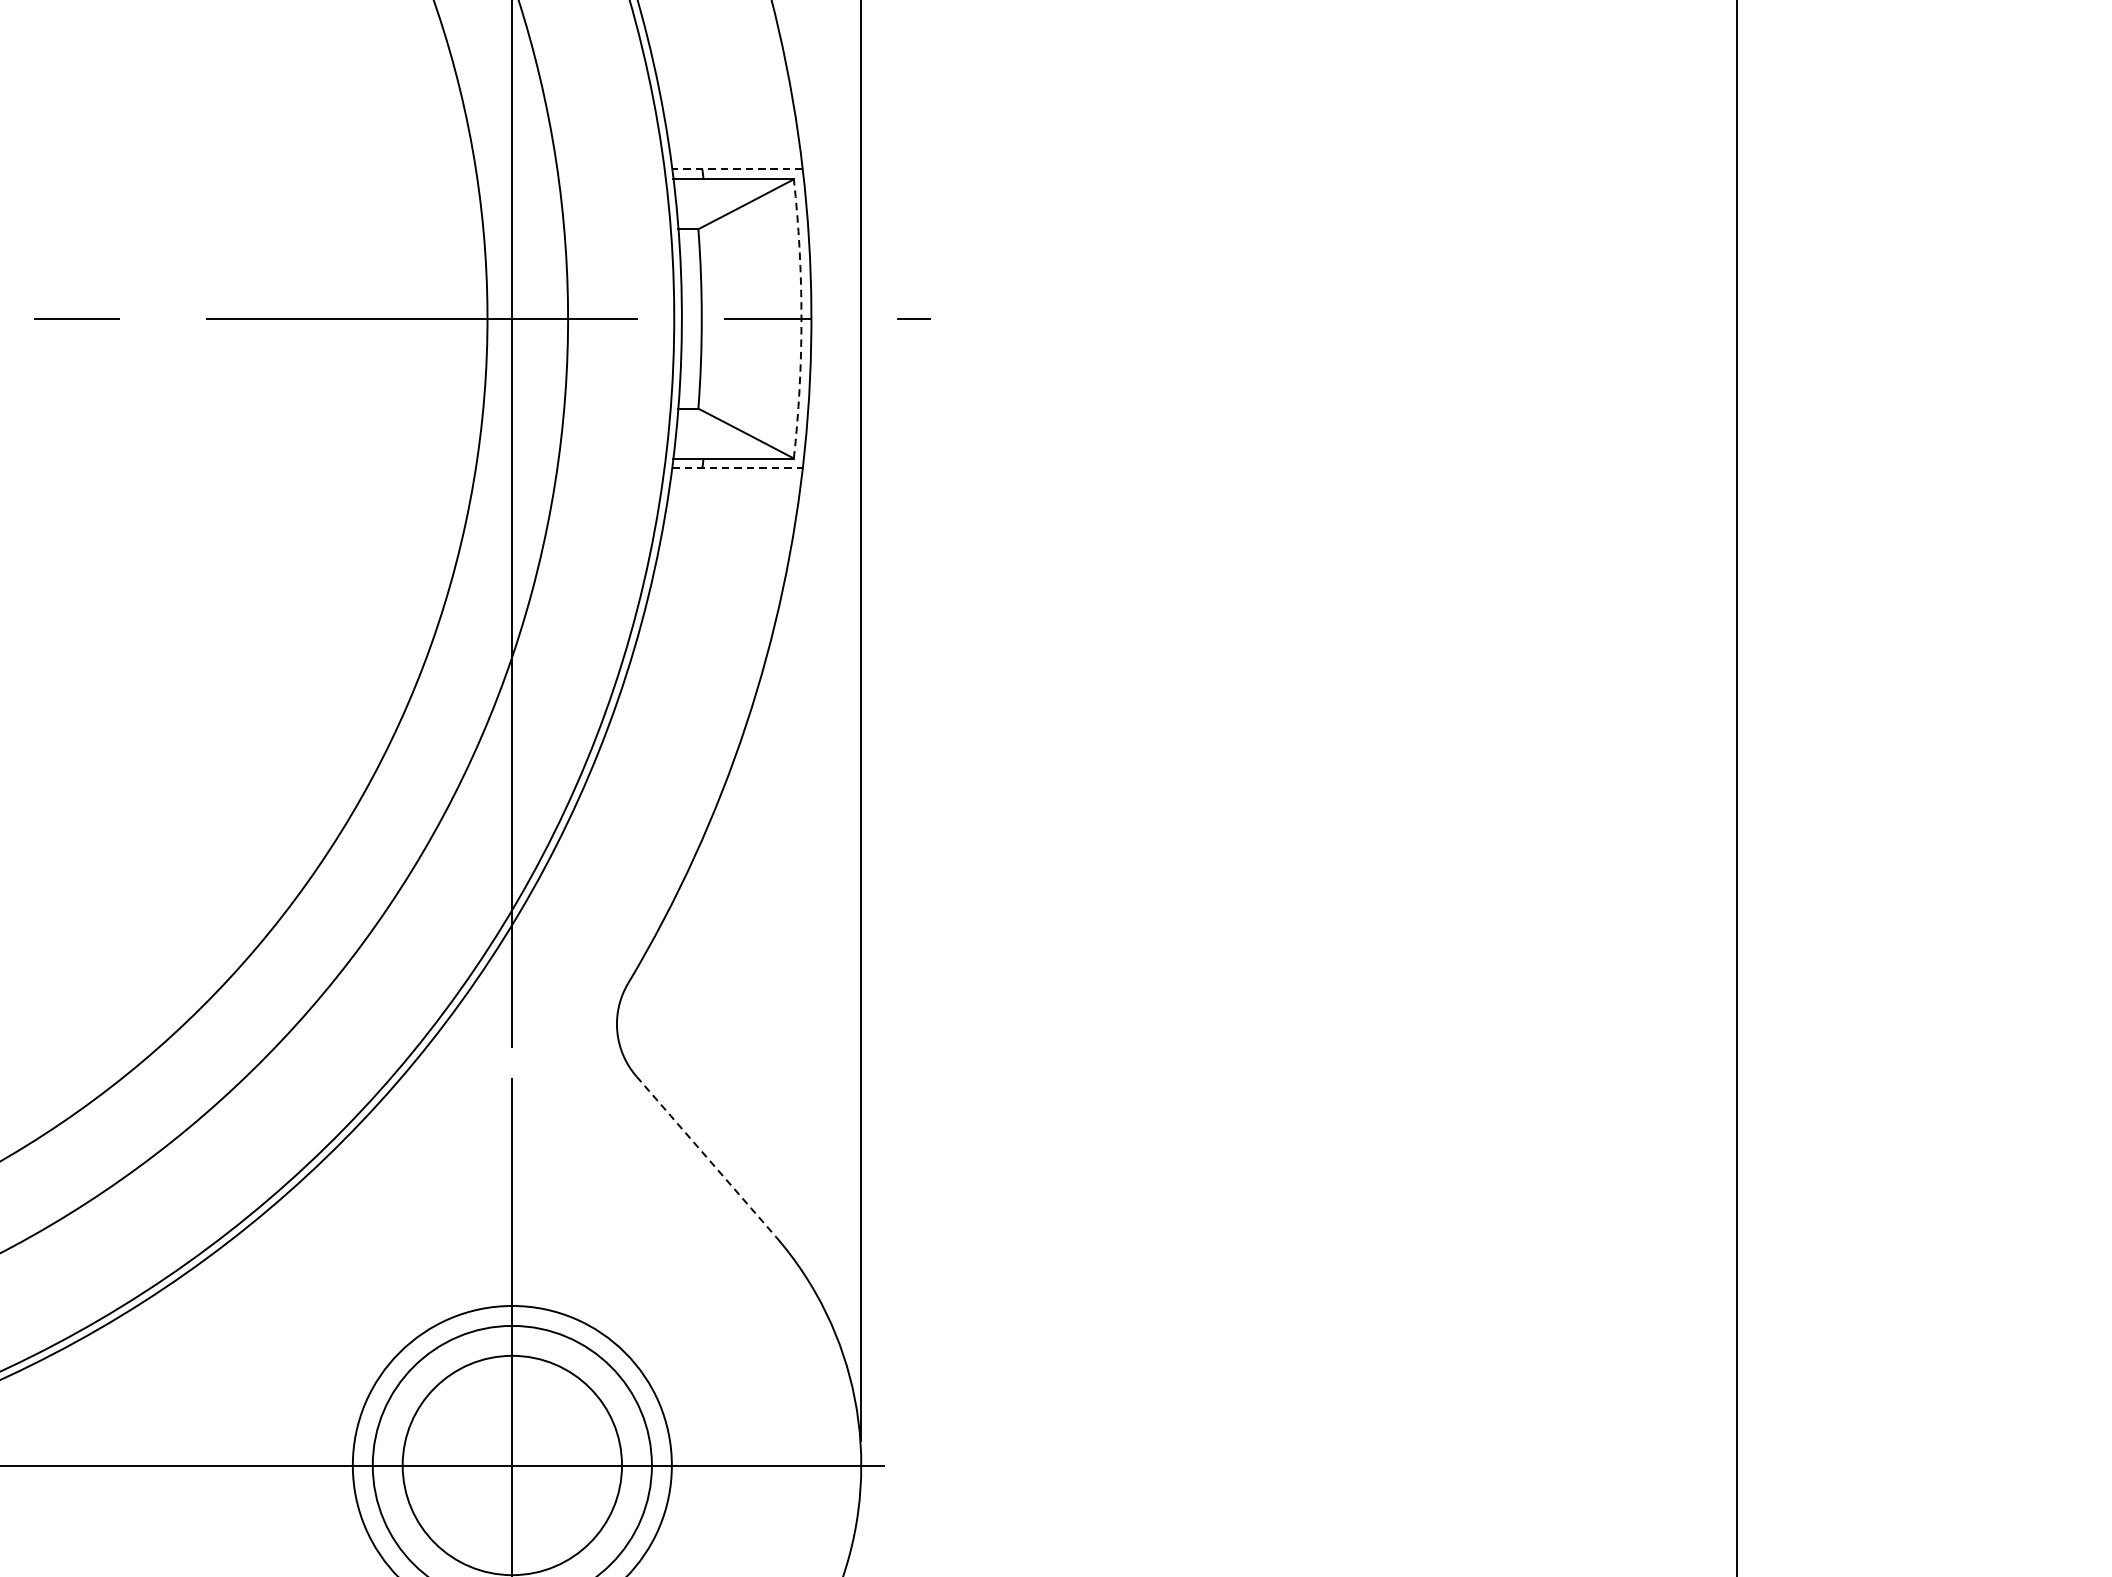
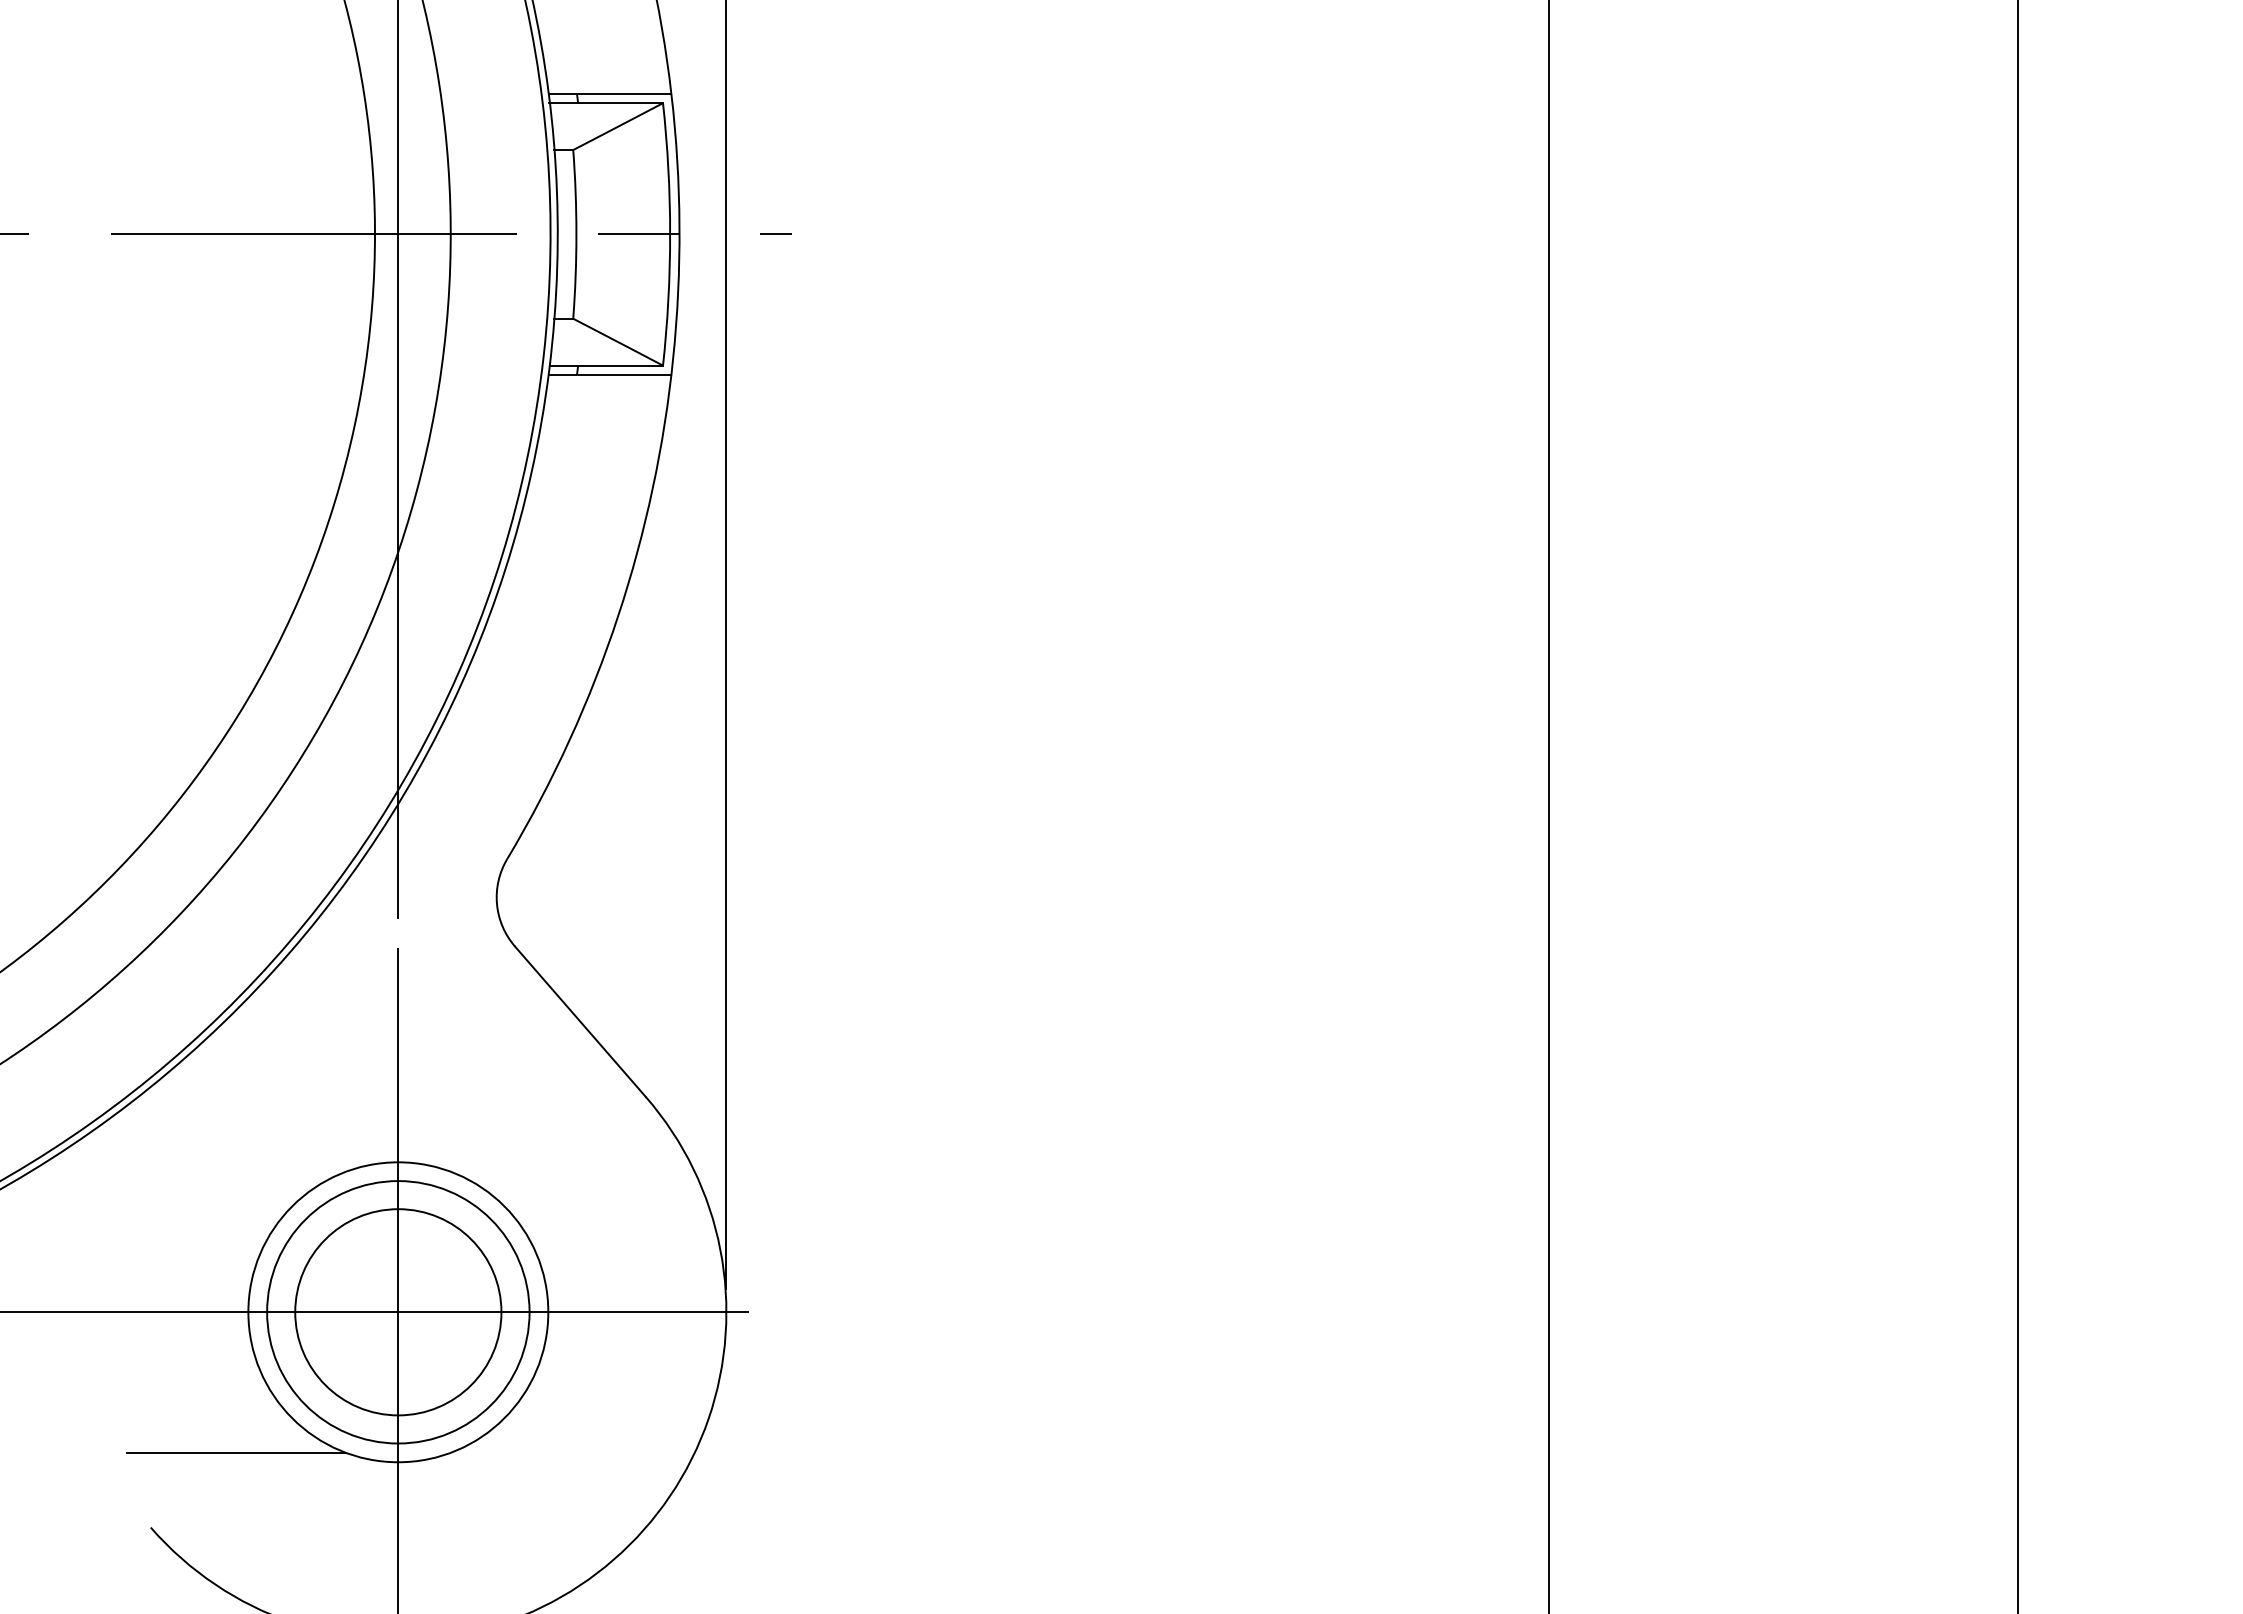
line: (736, 169) -> (609, 93), dashed -> solid
arc: (801, 319) -> (670, 234), dashed -> solid
line: (738, 469) -> (610, 375), dashed -> solid
line: (706, 1156) -> (580, 1021), dashed -> solid

